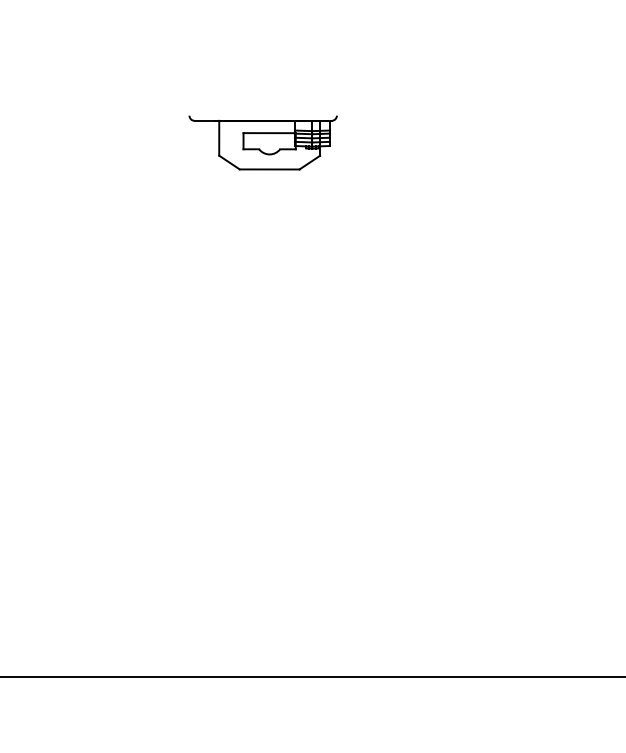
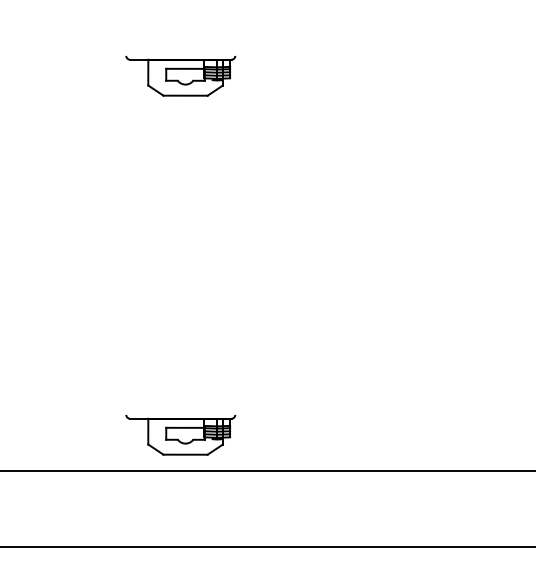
part: (262, 629) -> (180, 435), added

